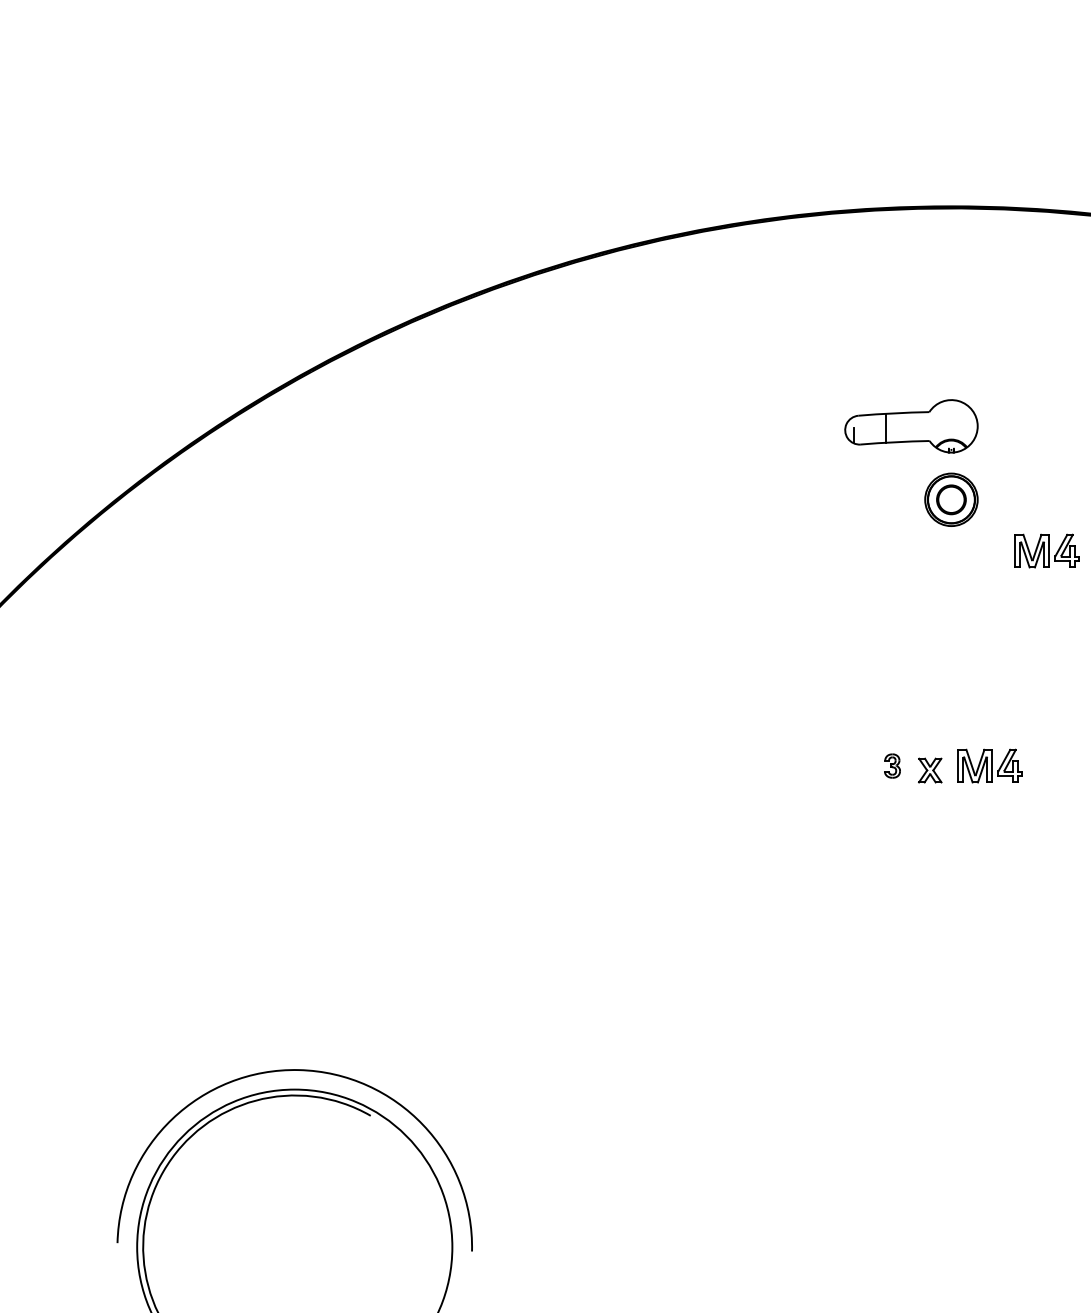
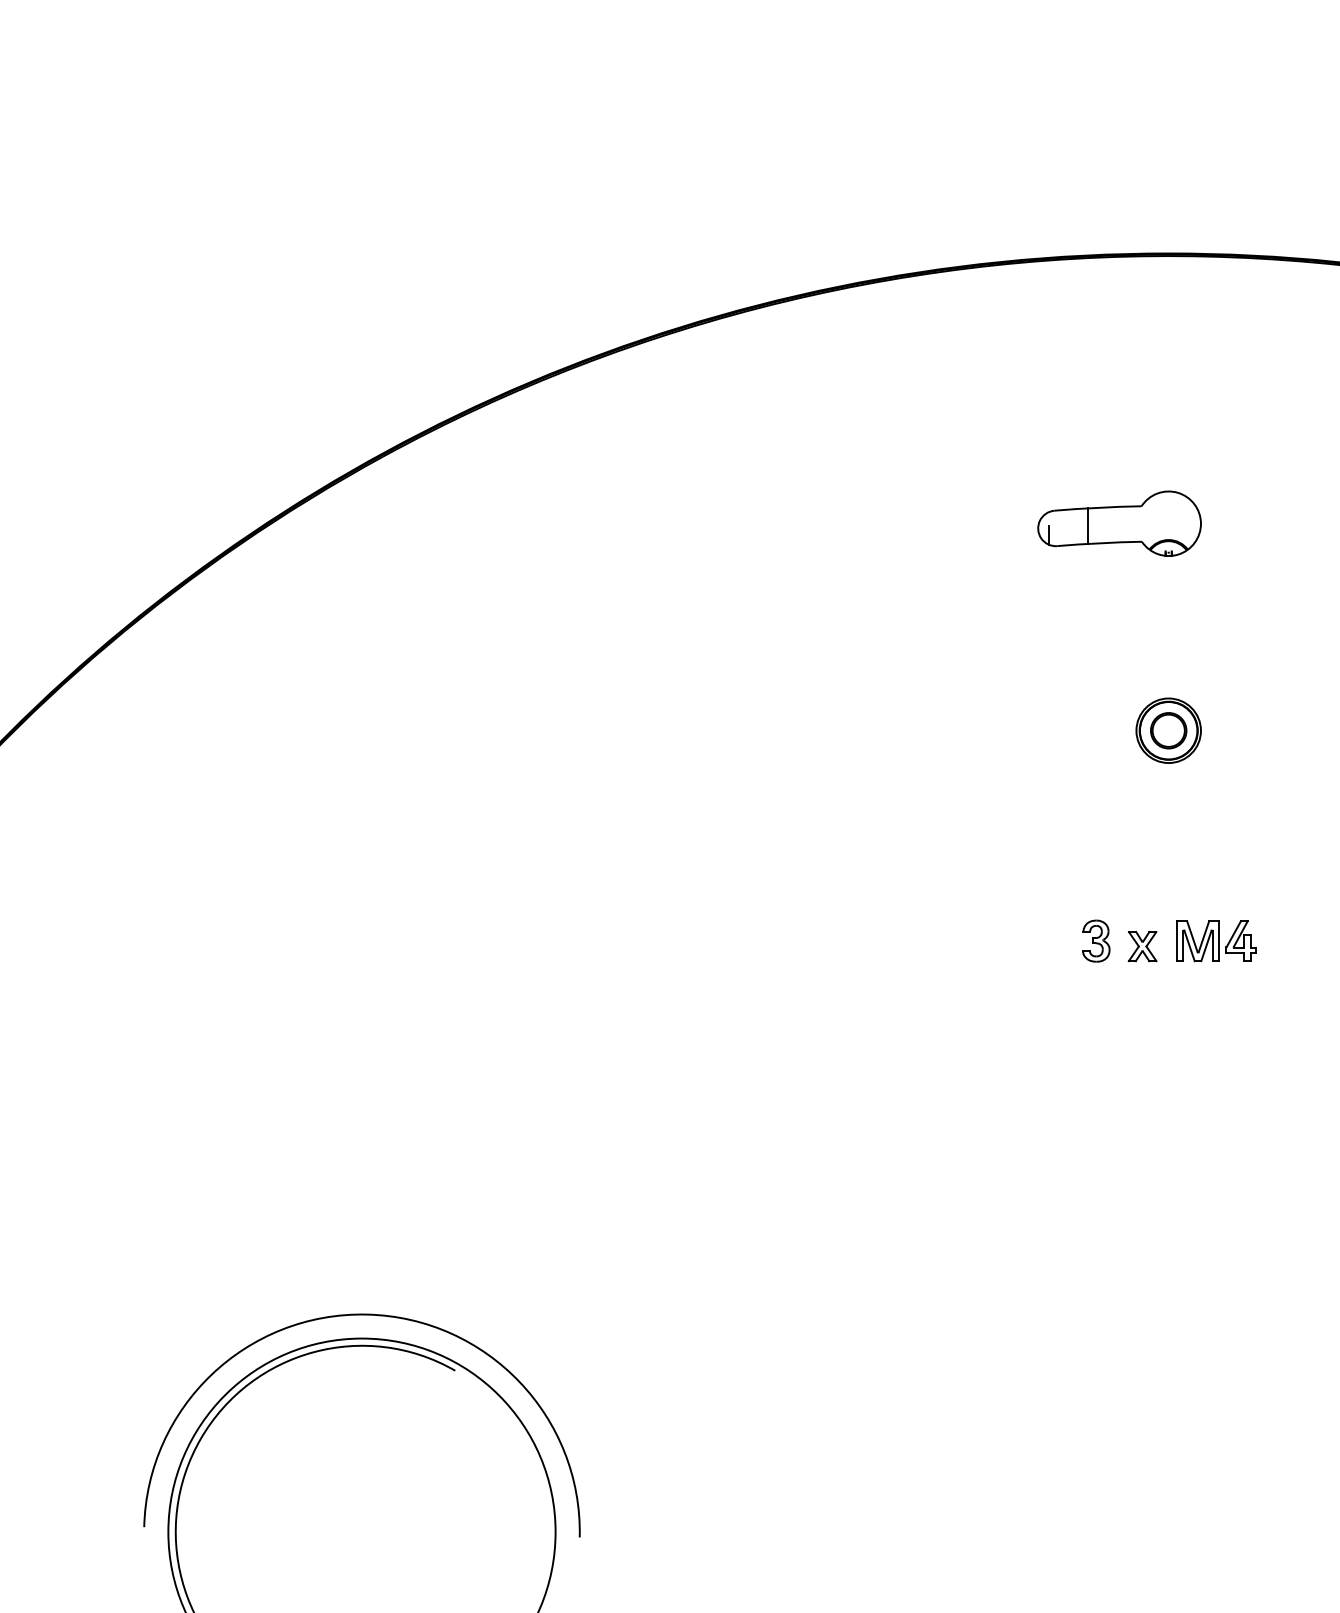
part: (951, 499) -> (1168, 730), moved
part: (1046, 550) -> (1285, 676), removed
part: (892, 765) -> (1096, 940), size x1.43

